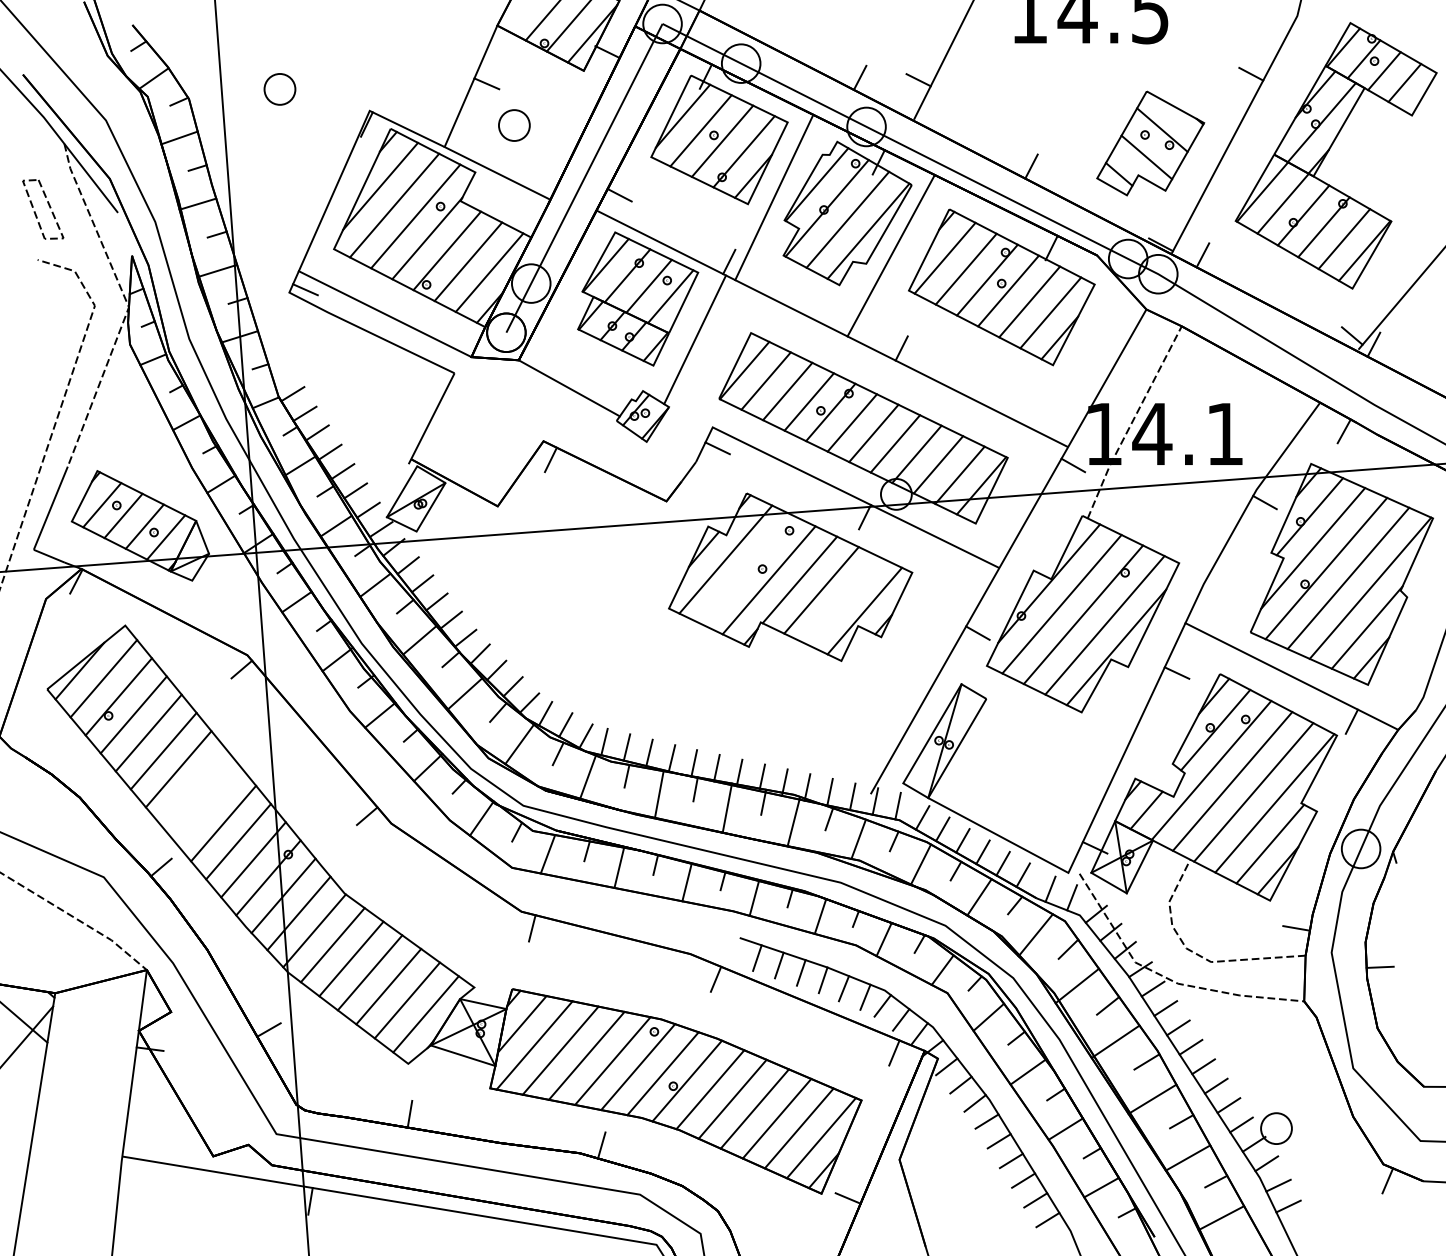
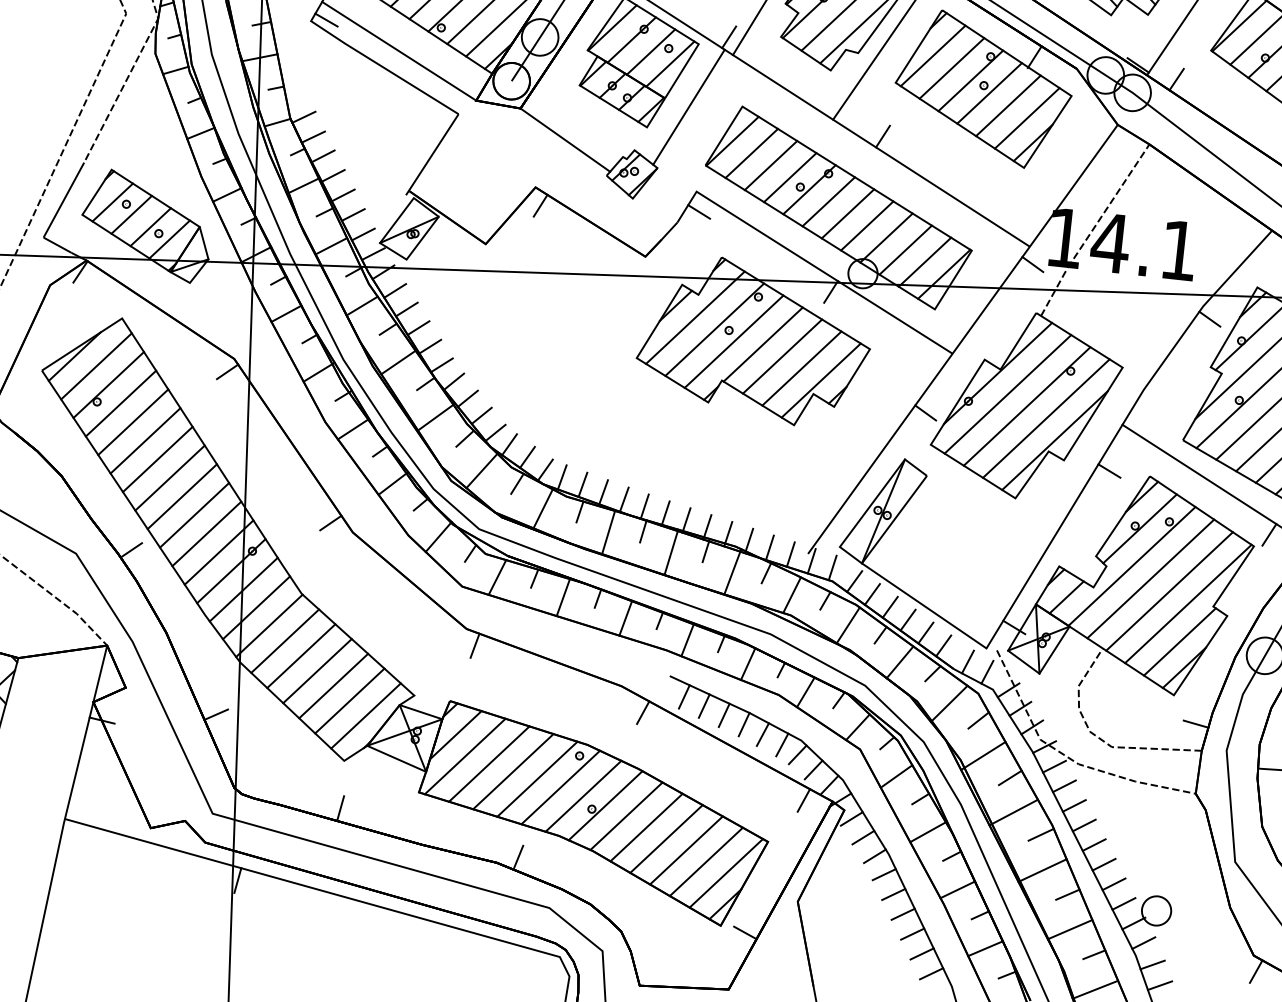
line: (747, 569) -> (714, 329), added
line: (842, 600) -> (801, 368), added
line: (193, 787) -> (169, 478), added
line: (208, 805) -> (182, 496), added

